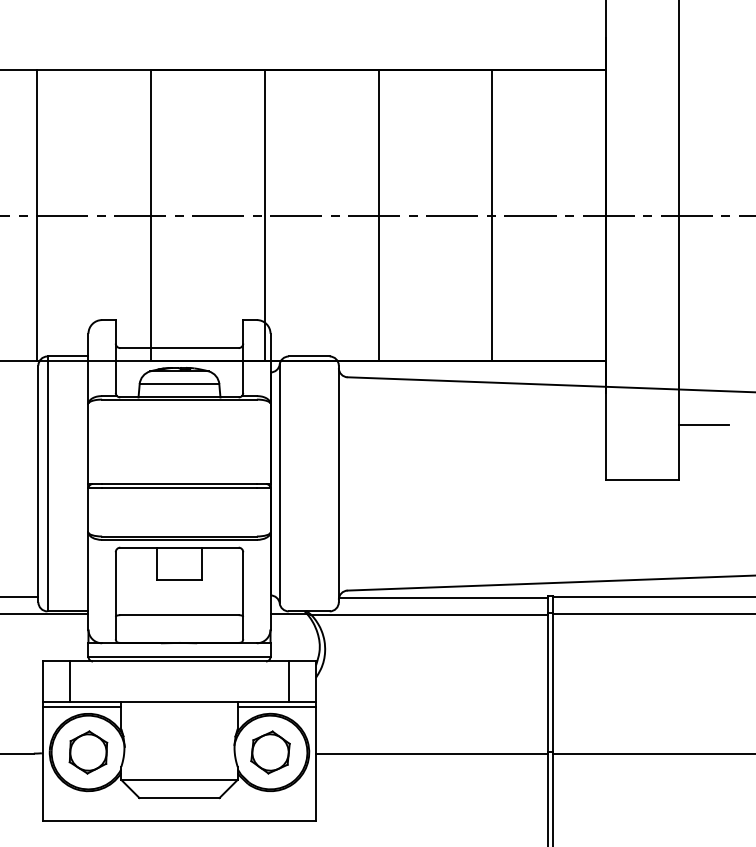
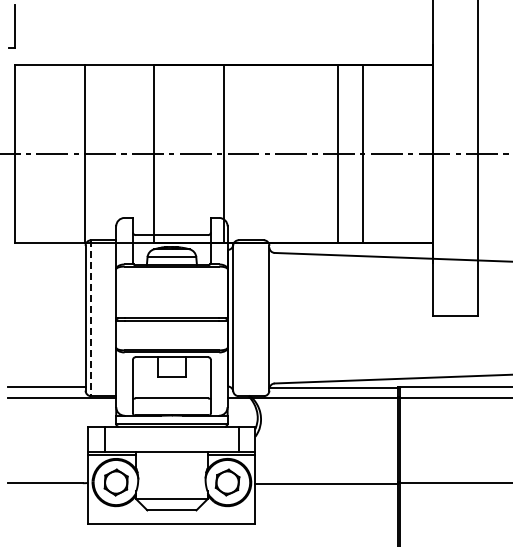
line: (378, 214) -> (337, 153), moved
line: (703, 425) -> (492, 282), removed
line: (48, 484) -> (91, 318), solid -> dashed

